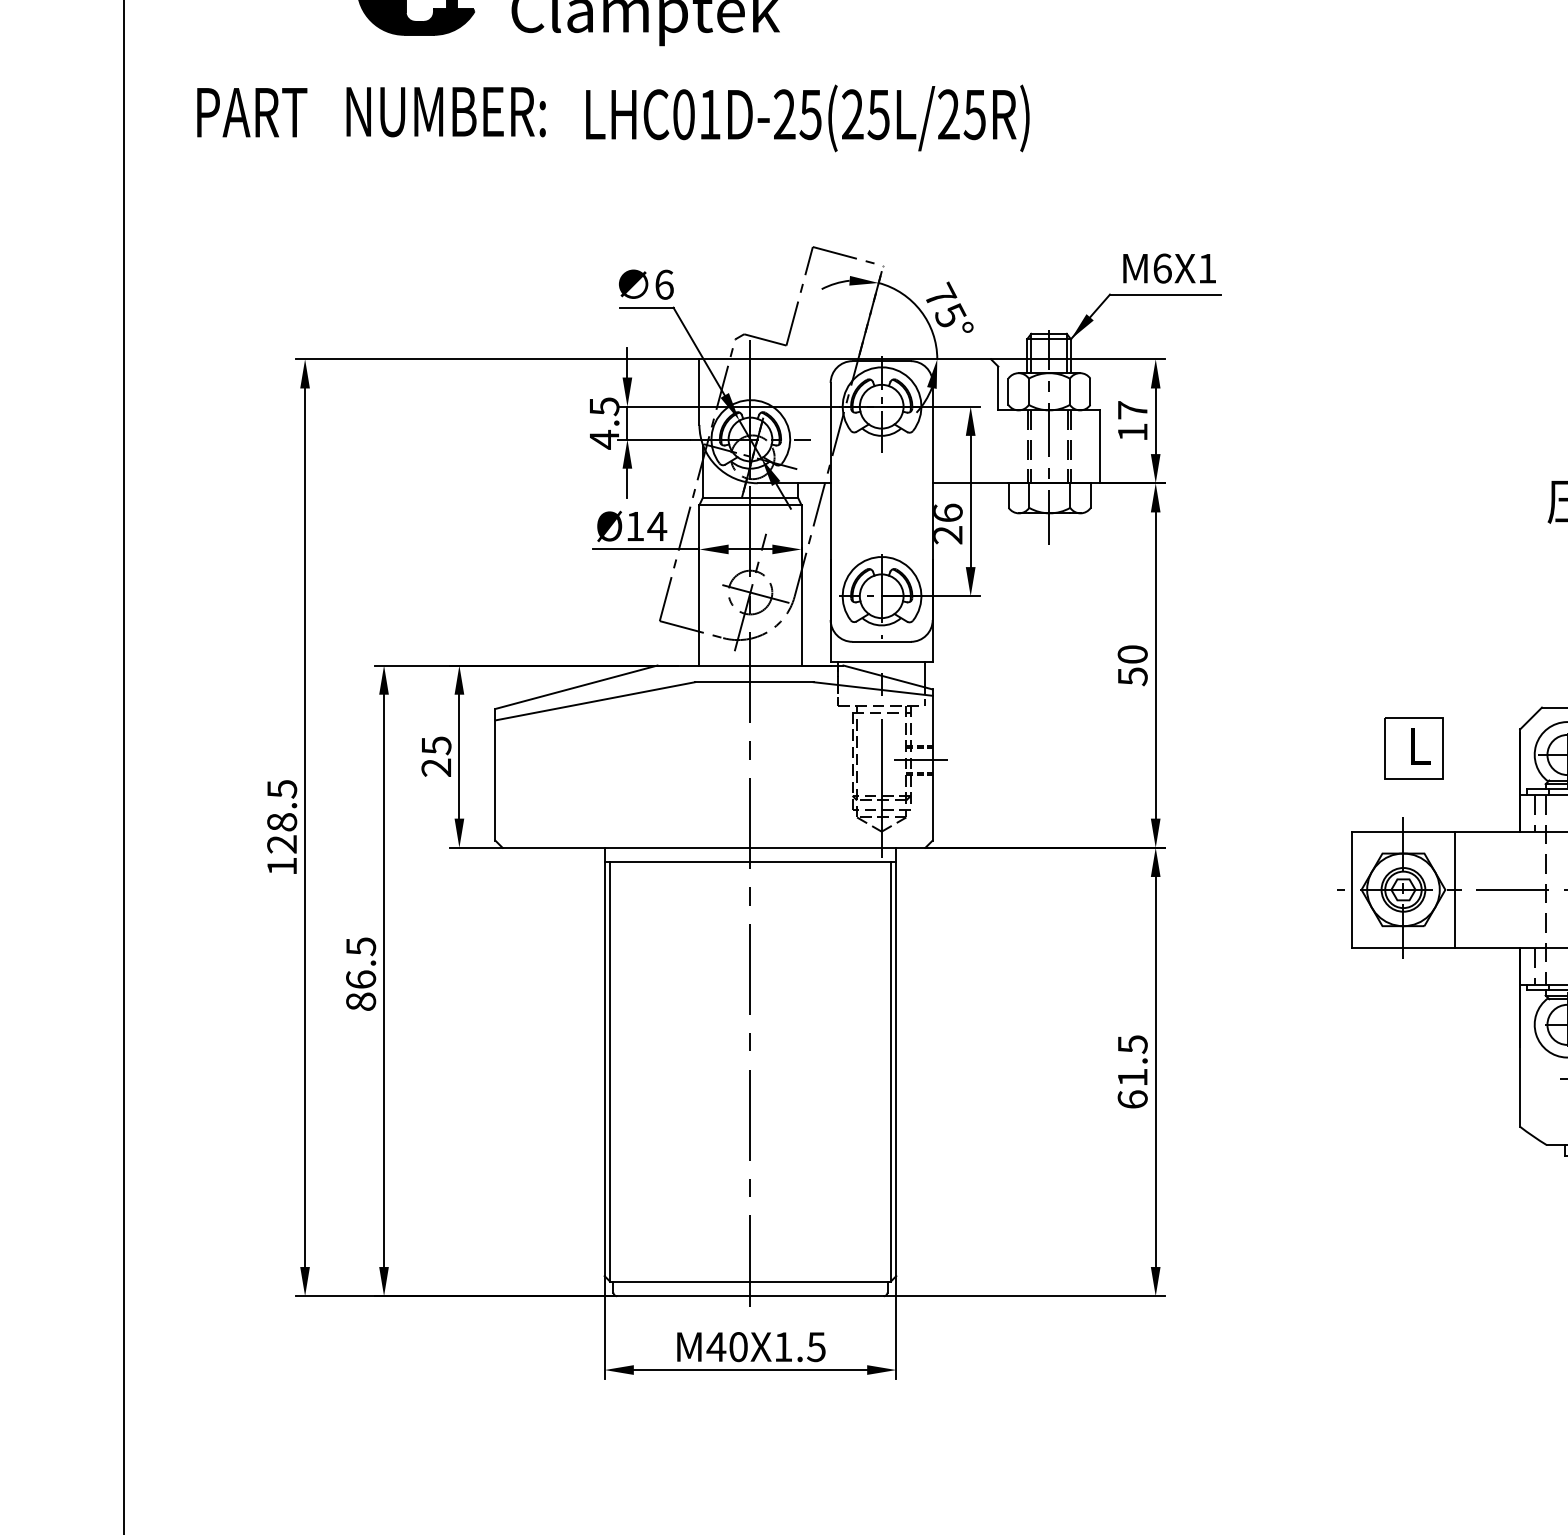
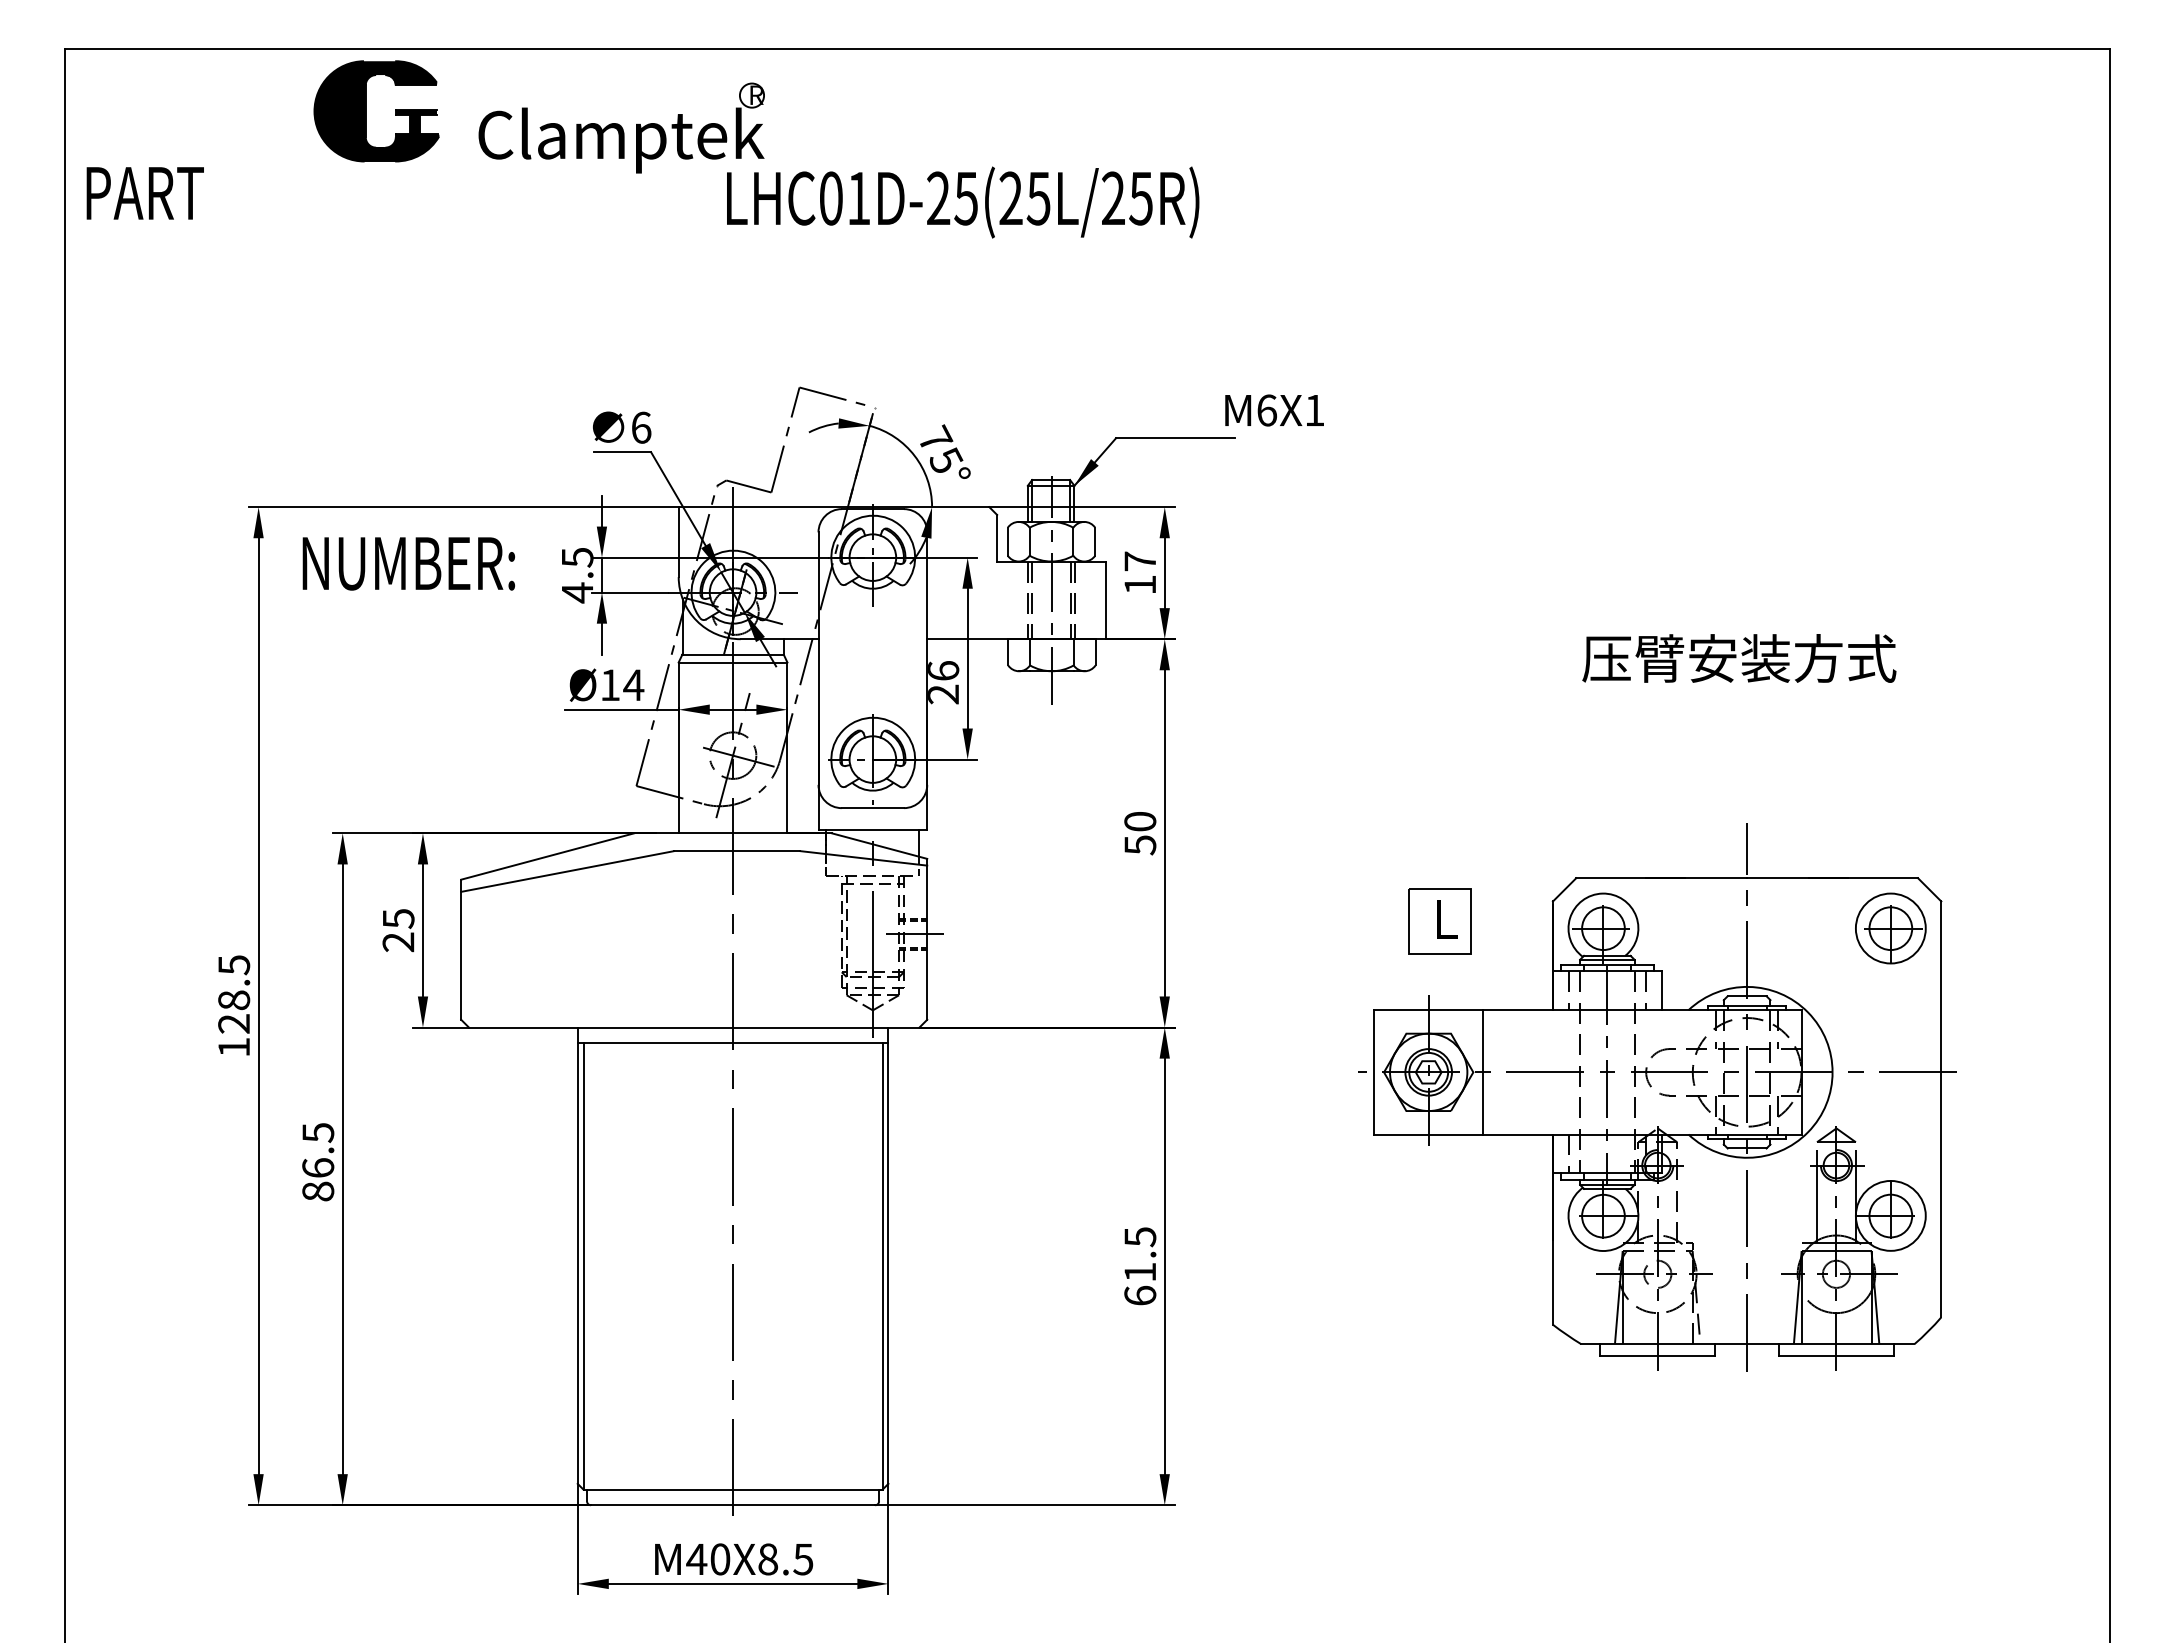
text: (445, 111) -> (408, 563), moved
text: (251, 112) -> (144, 193), moved
text: (808, 118) -> (963, 202), moved
text: (1169, 268) -> (1274, 410), moved
text: (783, 1347) -> (768, 1559), M40X1.5 -> M40X8.5

